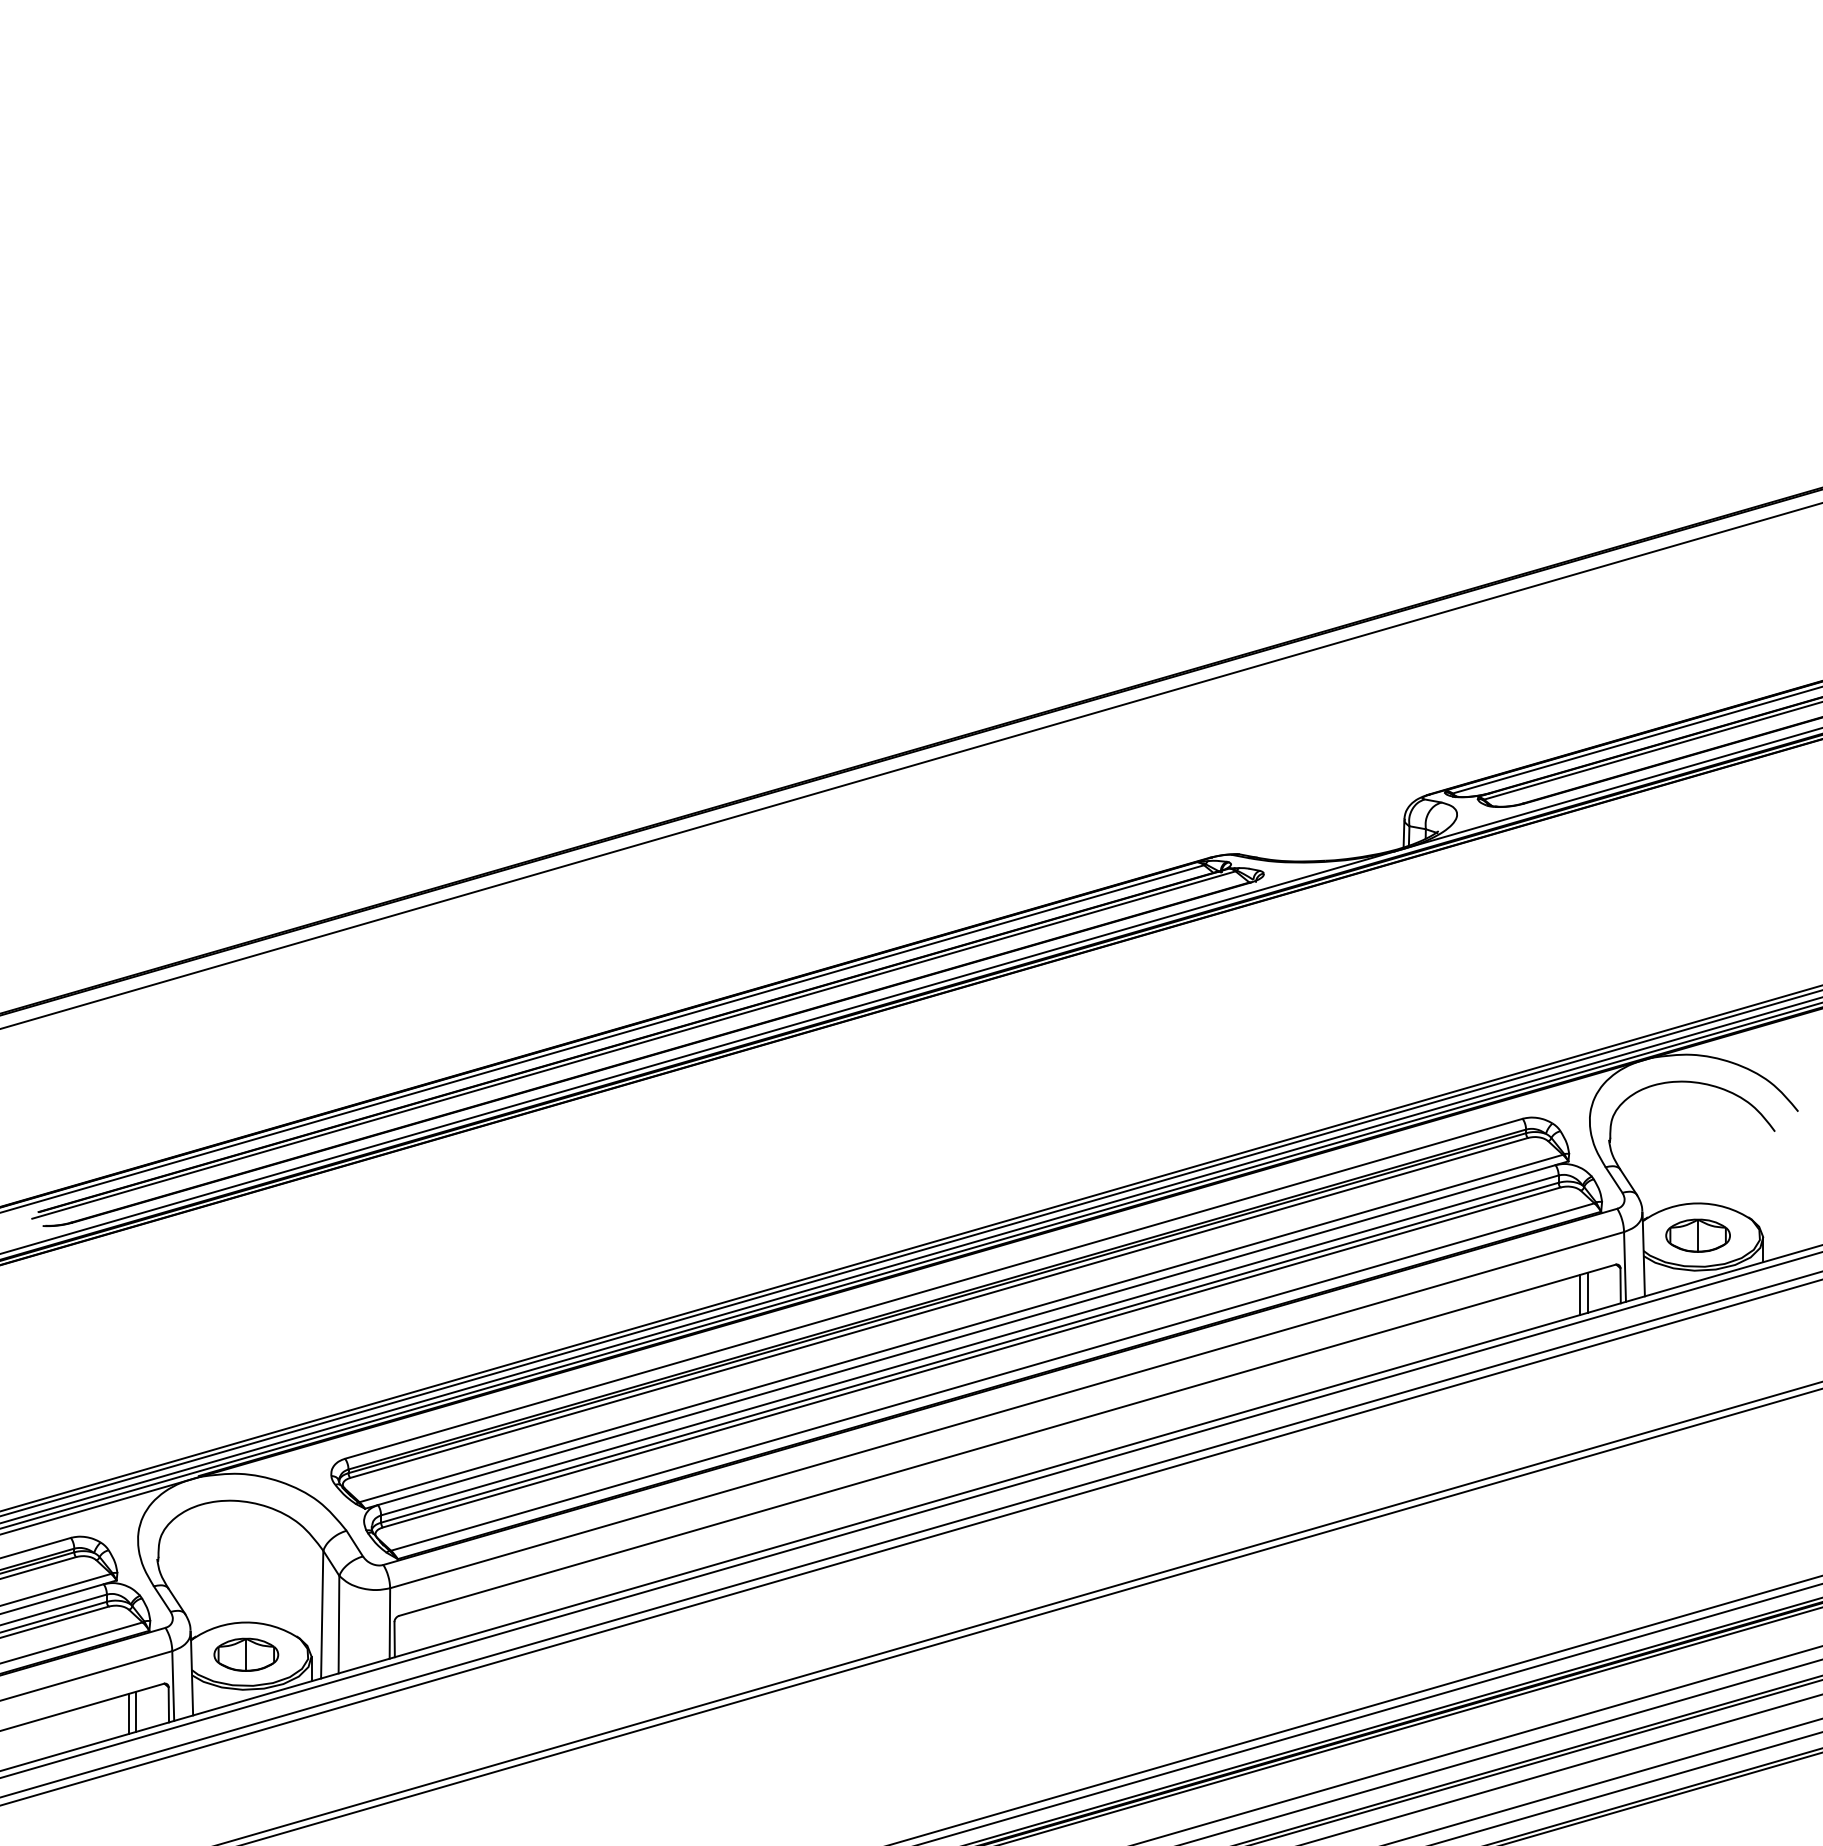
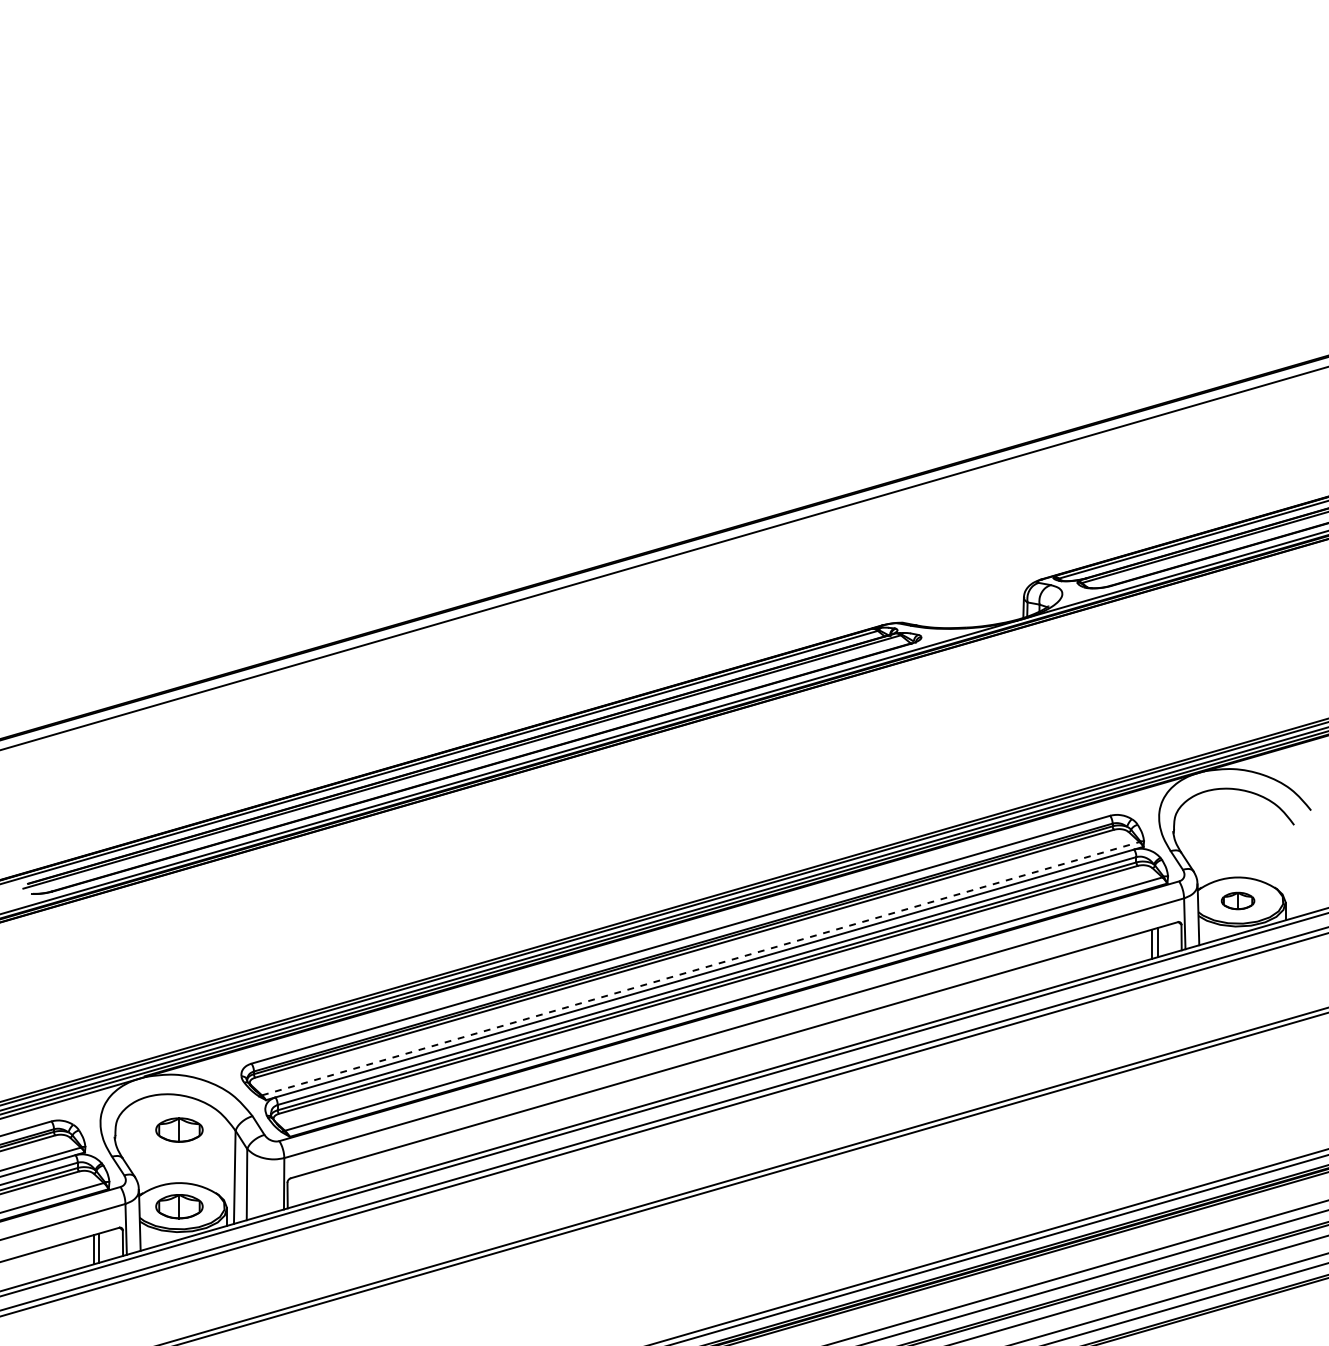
part: (1697, 1235) -> (1237, 900), size x0.7
line: (961, 1328) -> (700, 968), solid -> dashed
part: (246, 1549) -> (179, 1129), added

